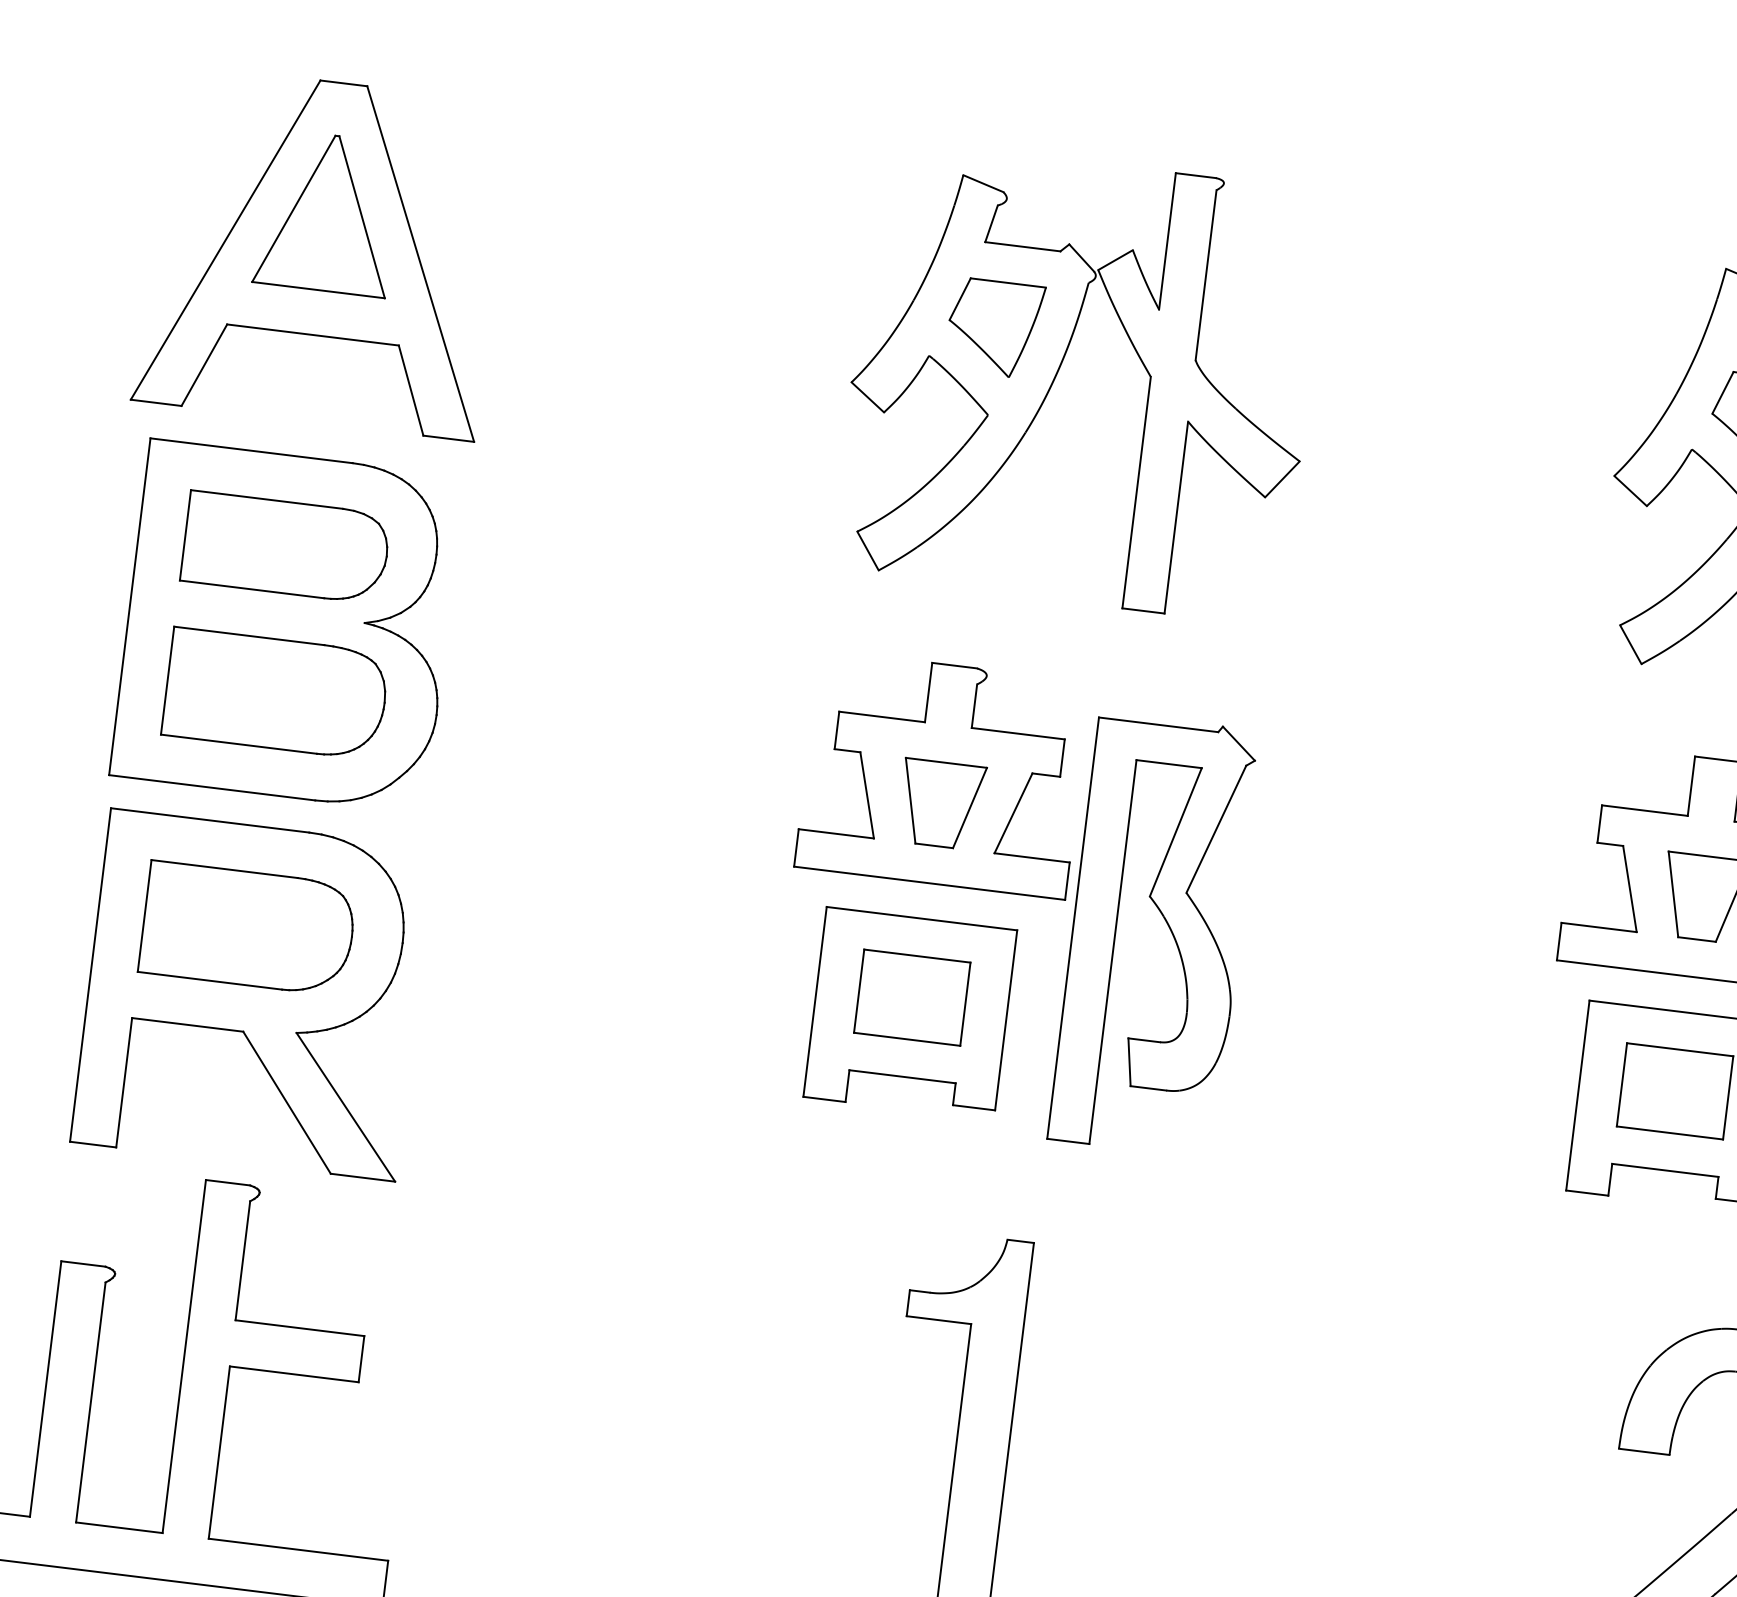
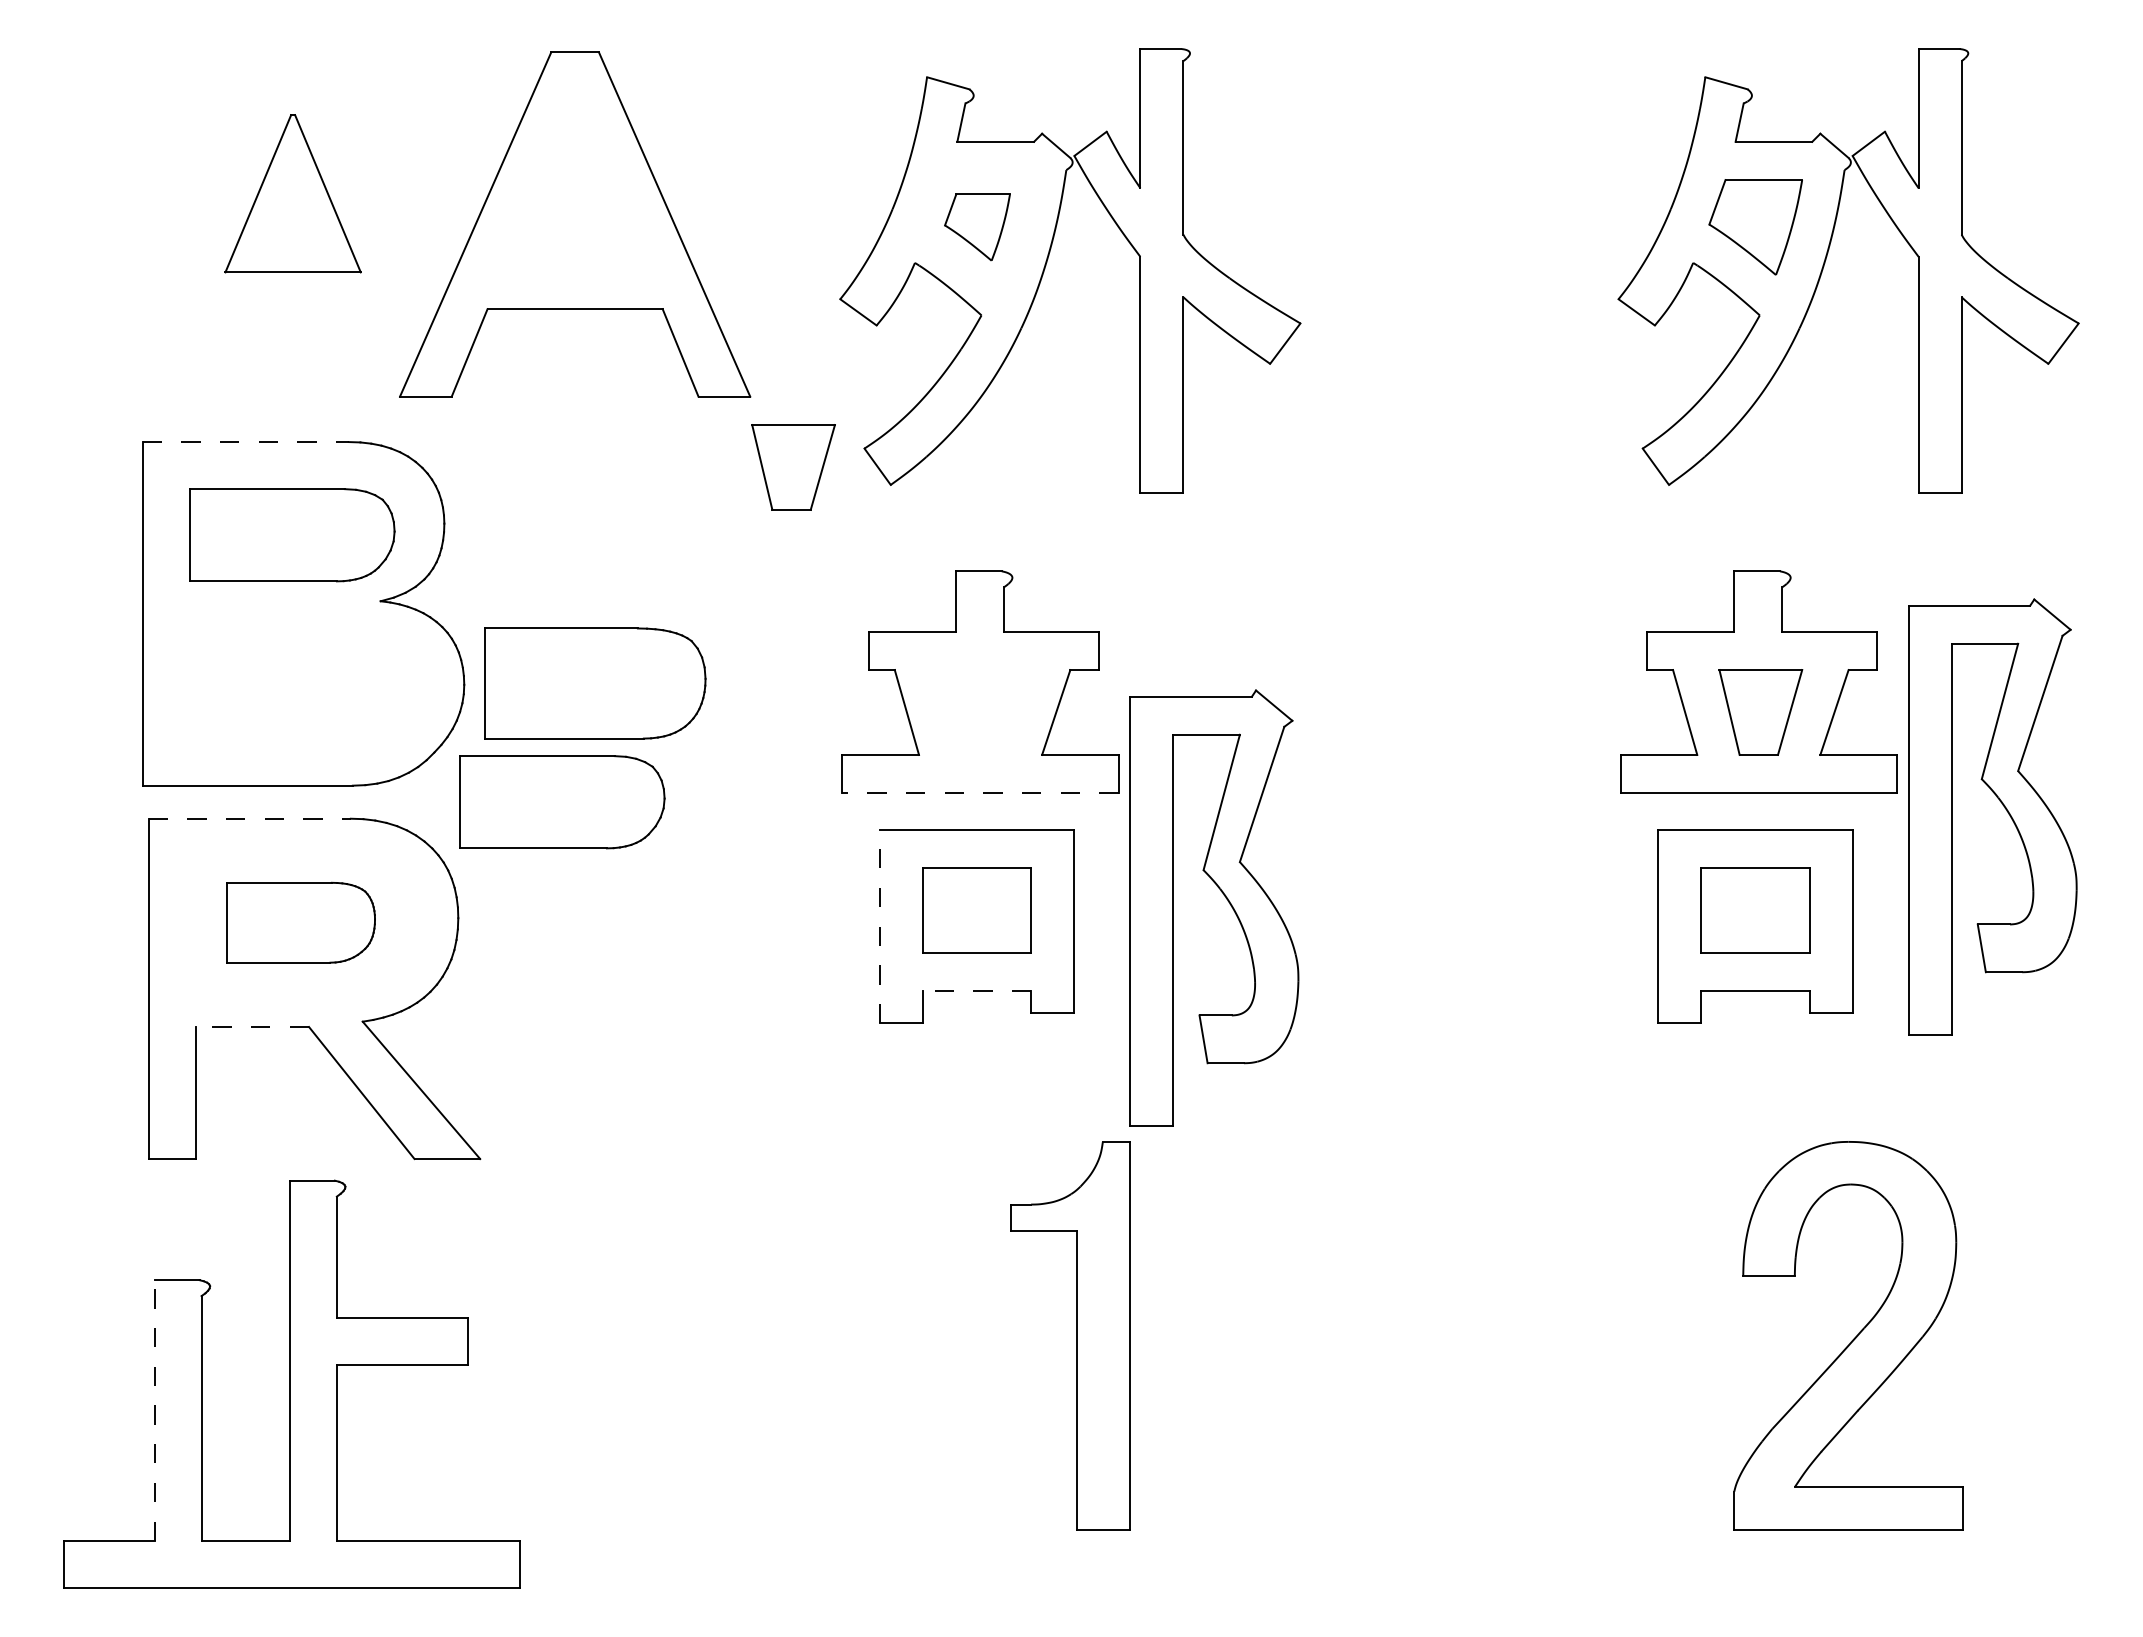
part: (323, 252) -> (575, 224), moved
part: (994, 328) -> (977, 227), size x0.7
line: (252, 451) -> (246, 442), solid -> dashed
part: (276, 693) -> (595, 683), moved
part: (941, 804) -> (793, 467), moved
line: (211, 820) -> (250, 818), solid -> dashed
part: (518, 842) -> (562, 802), added
line: (929, 883) -> (980, 793), solid -> dashed
part: (1167, 926) -> (1225, 898), moved
part: (248, 928) -> (301, 922), size x0.7
line: (815, 1001) -> (880, 926), solid -> dashed
line: (187, 1025) -> (252, 1027), solid -> dashed
line: (901, 1076) -> (976, 990), solid -> dashed
line: (45, 1388) -> (154, 1410), solid -> dashed

